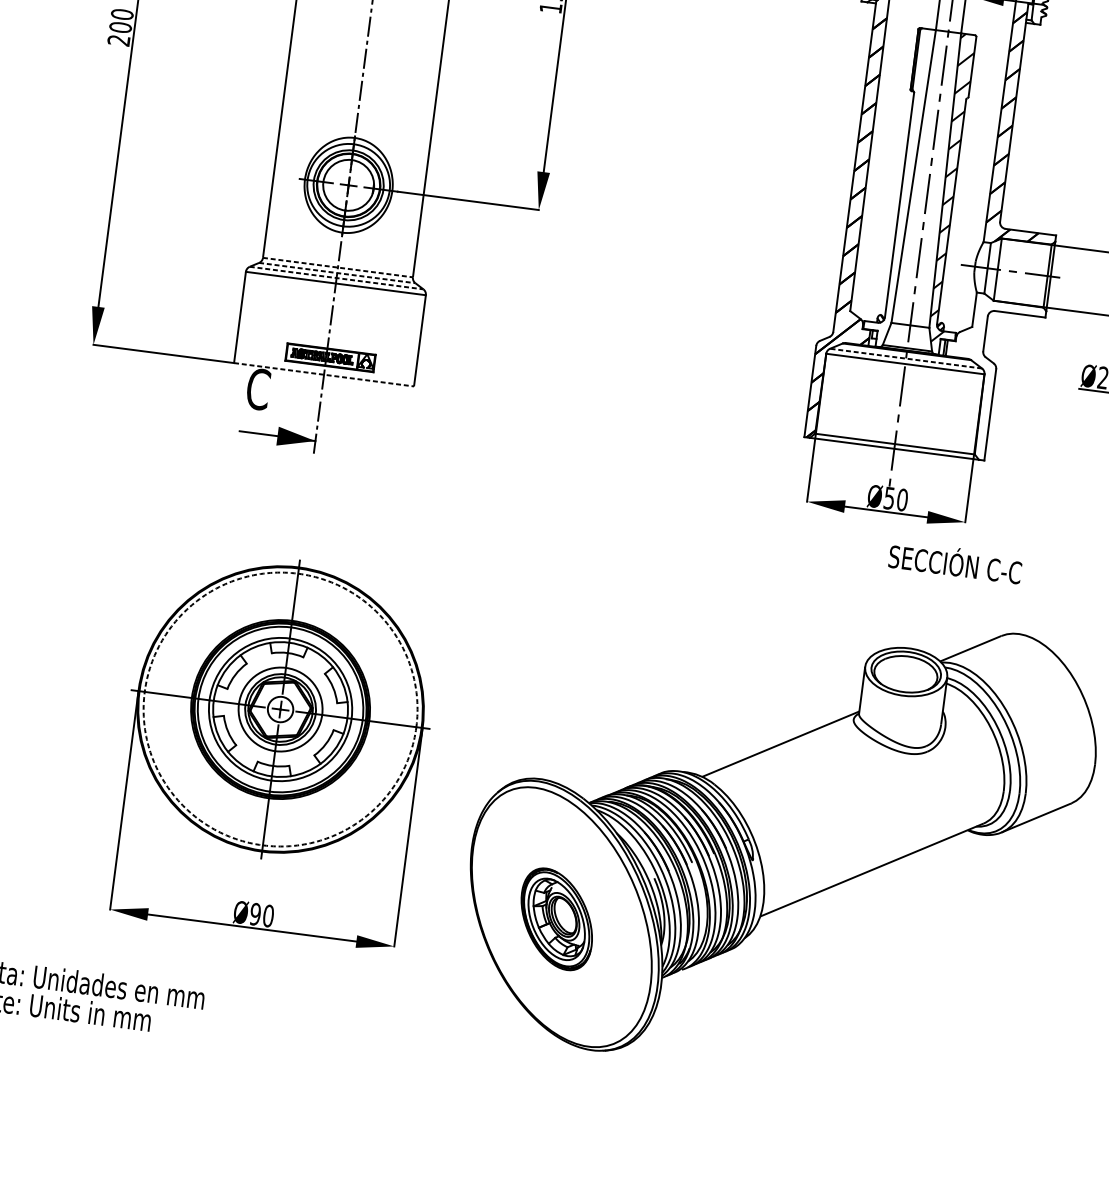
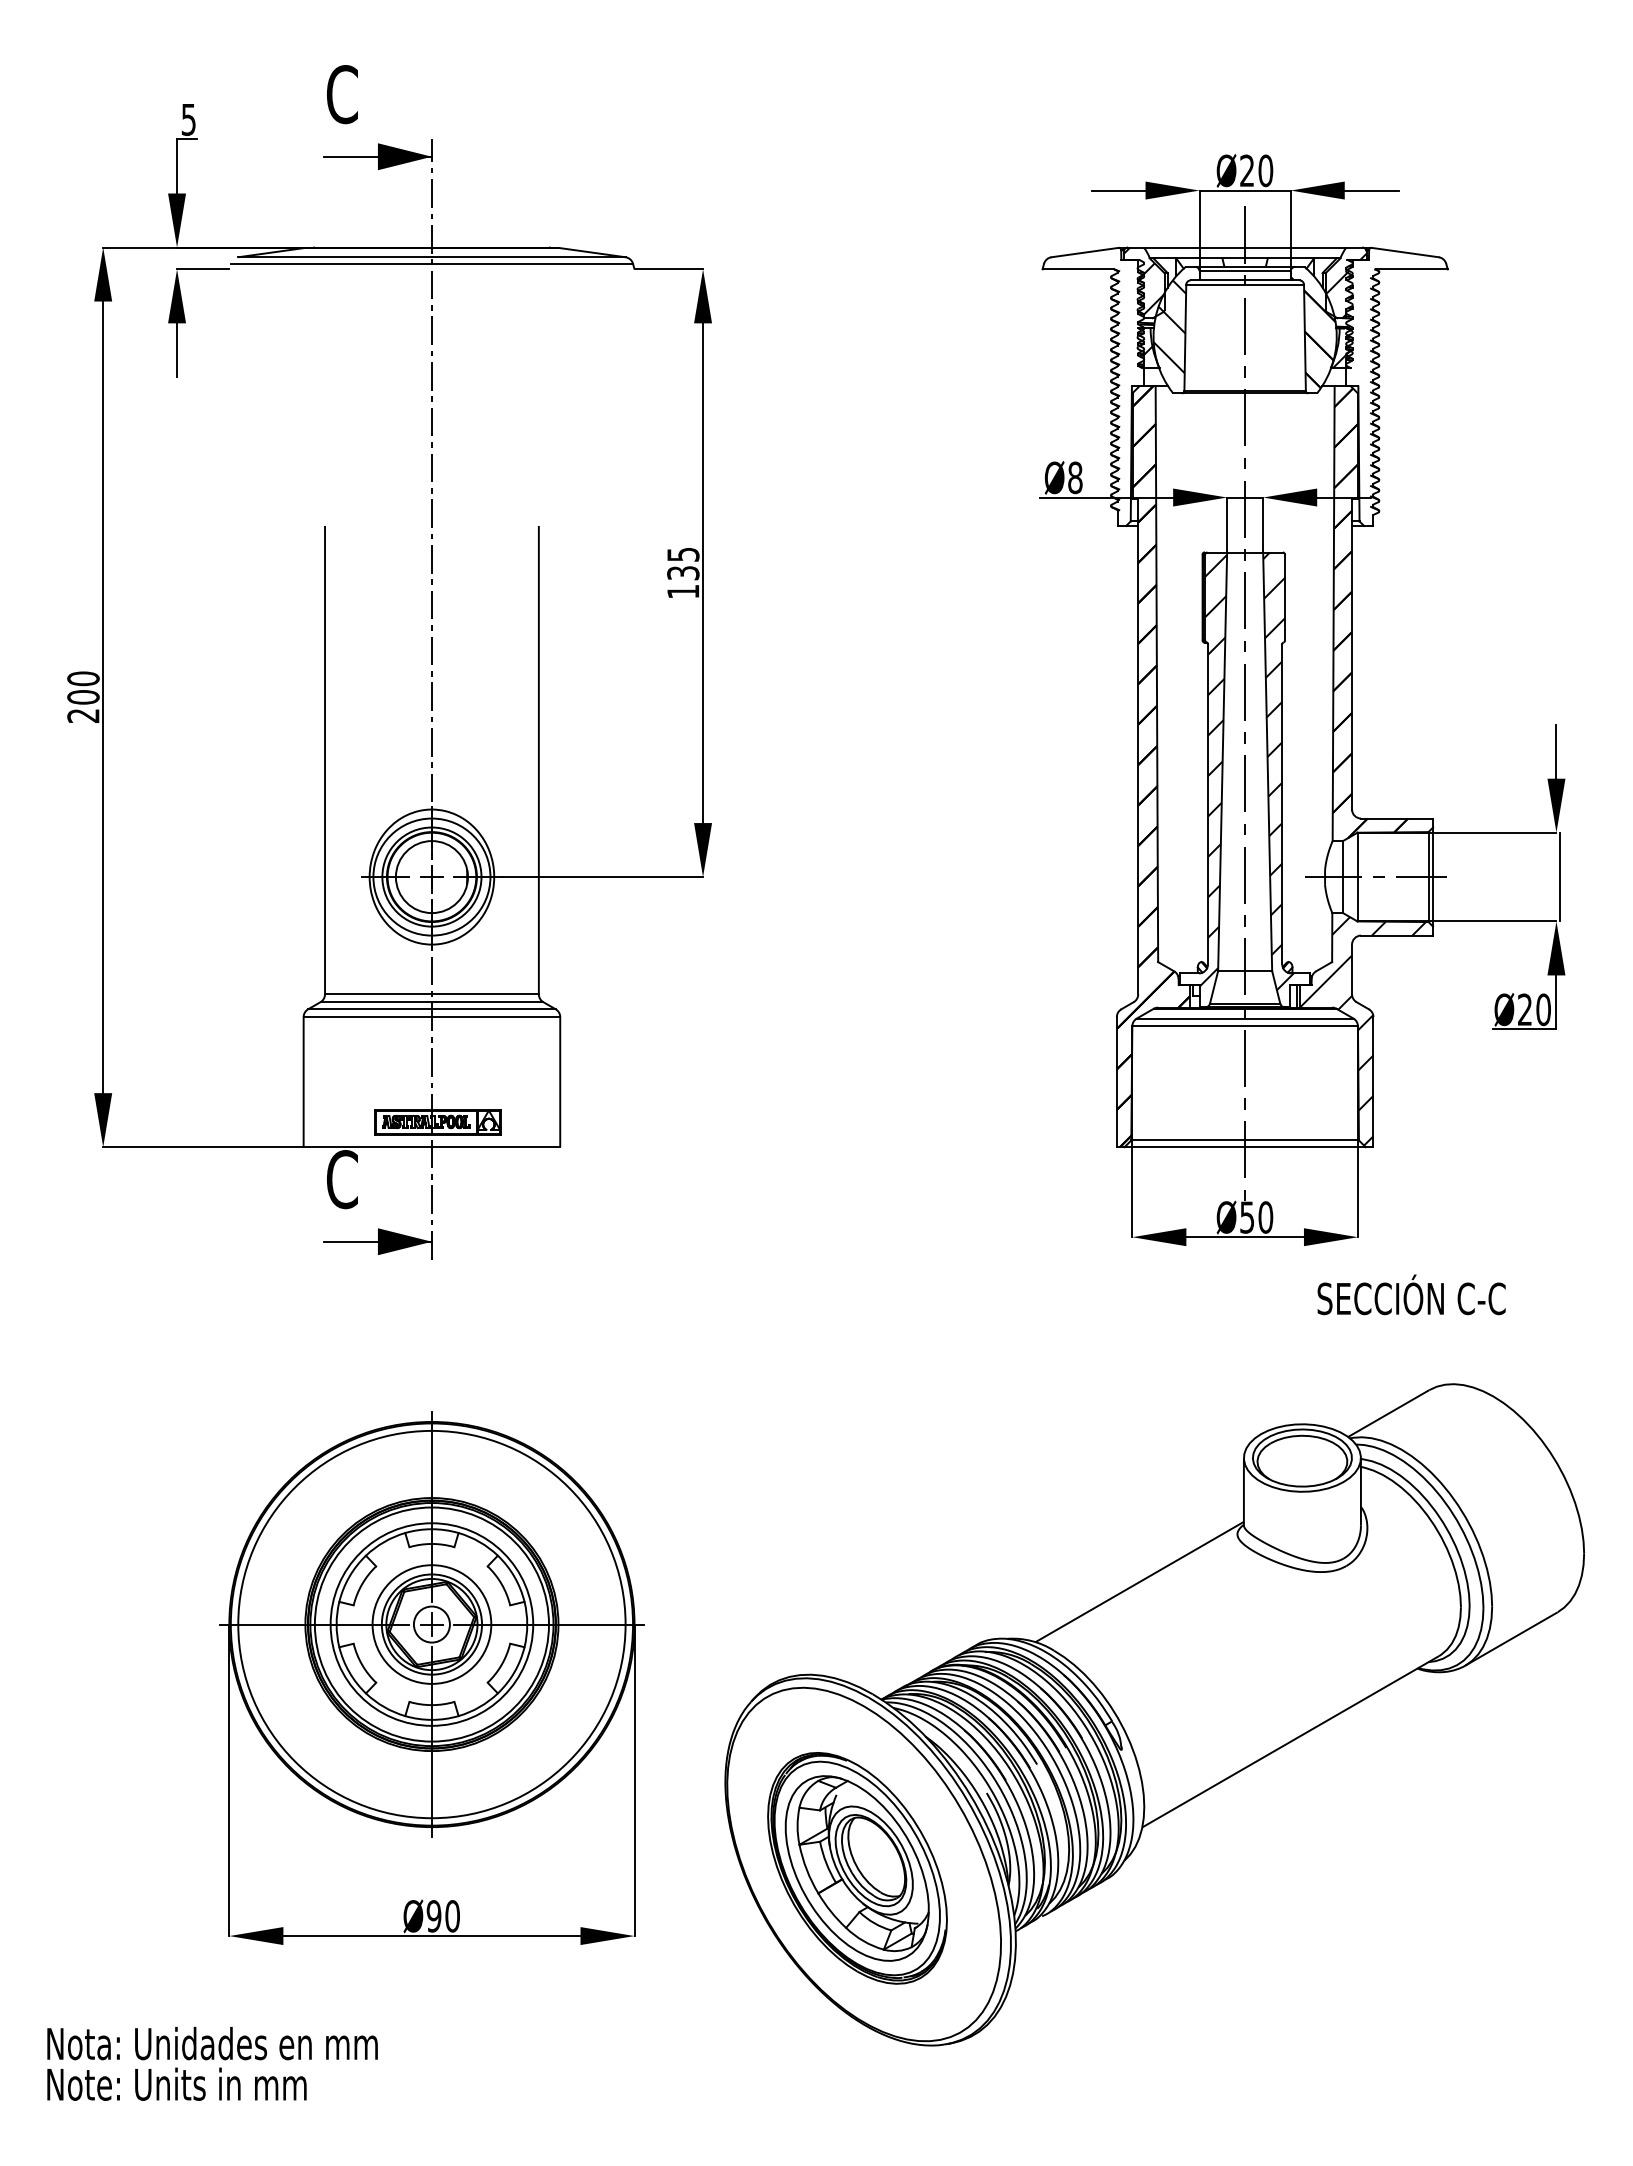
hatch: (906, 181) -> (1213, 770), added
line: (337, 267) -> (431, 994), dashed -> solid
line: (337, 273) -> (432, 1002), dashed -> solid
line: (336, 278) -> (431, 1009), dashed -> solid
line: (905, 358) -> (1244, 1018), dashed -> solid
line: (324, 375) -> (432, 1147), dashed -> solid
hatch: (987, 378) -> (1362, 1031), added
text: (955, 561) -> (1411, 1294), moved
circle: (280, 709) -> (431, 1624), dashed -> solid
part: (556, 919) -> (857, 1868), size x1.67

